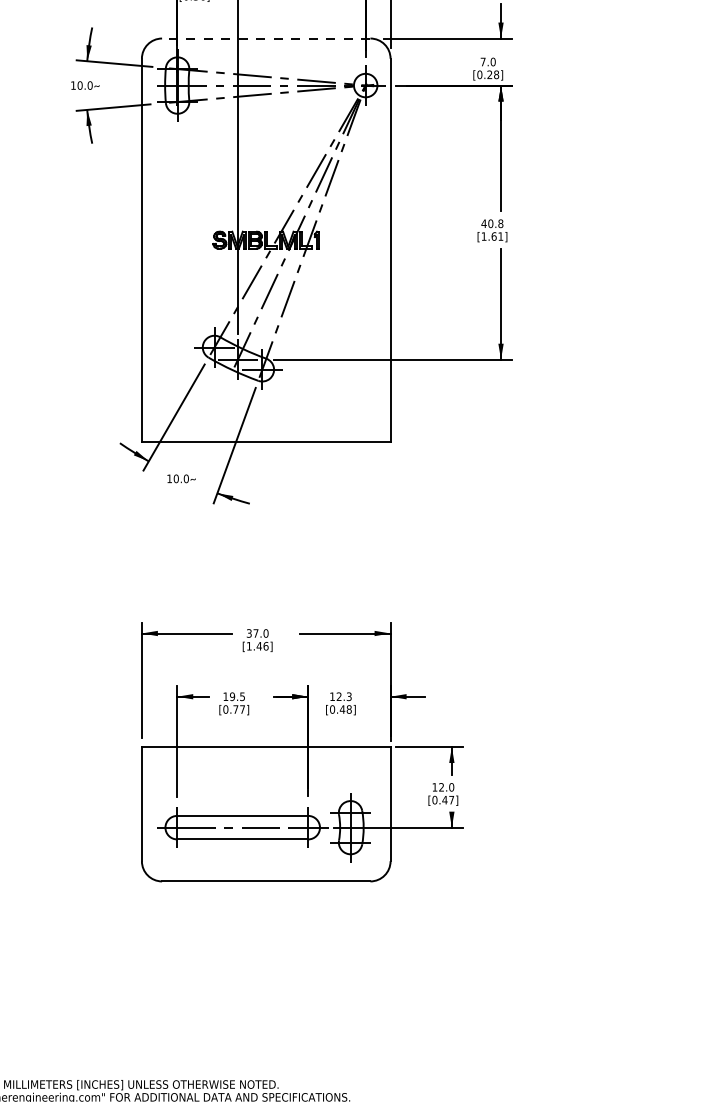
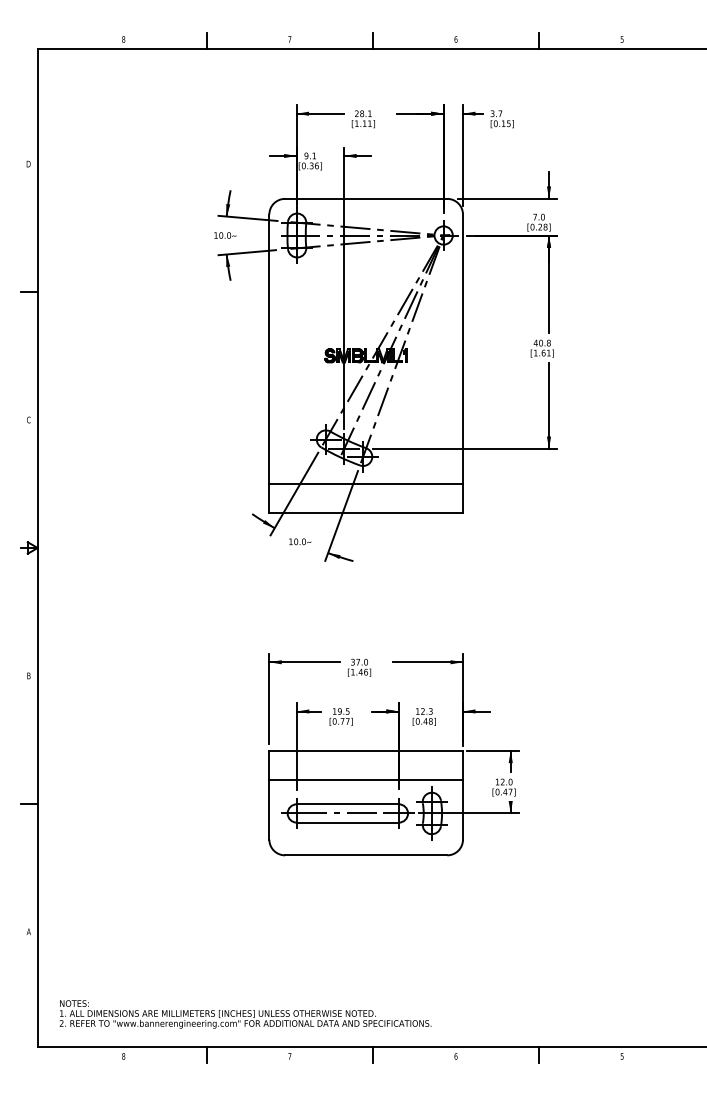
line: (265, 38) -> (365, 198), dashed -> solid
line: (266, 403) -> (366, 483), added
line: (266, 784) -> (366, 779), added

